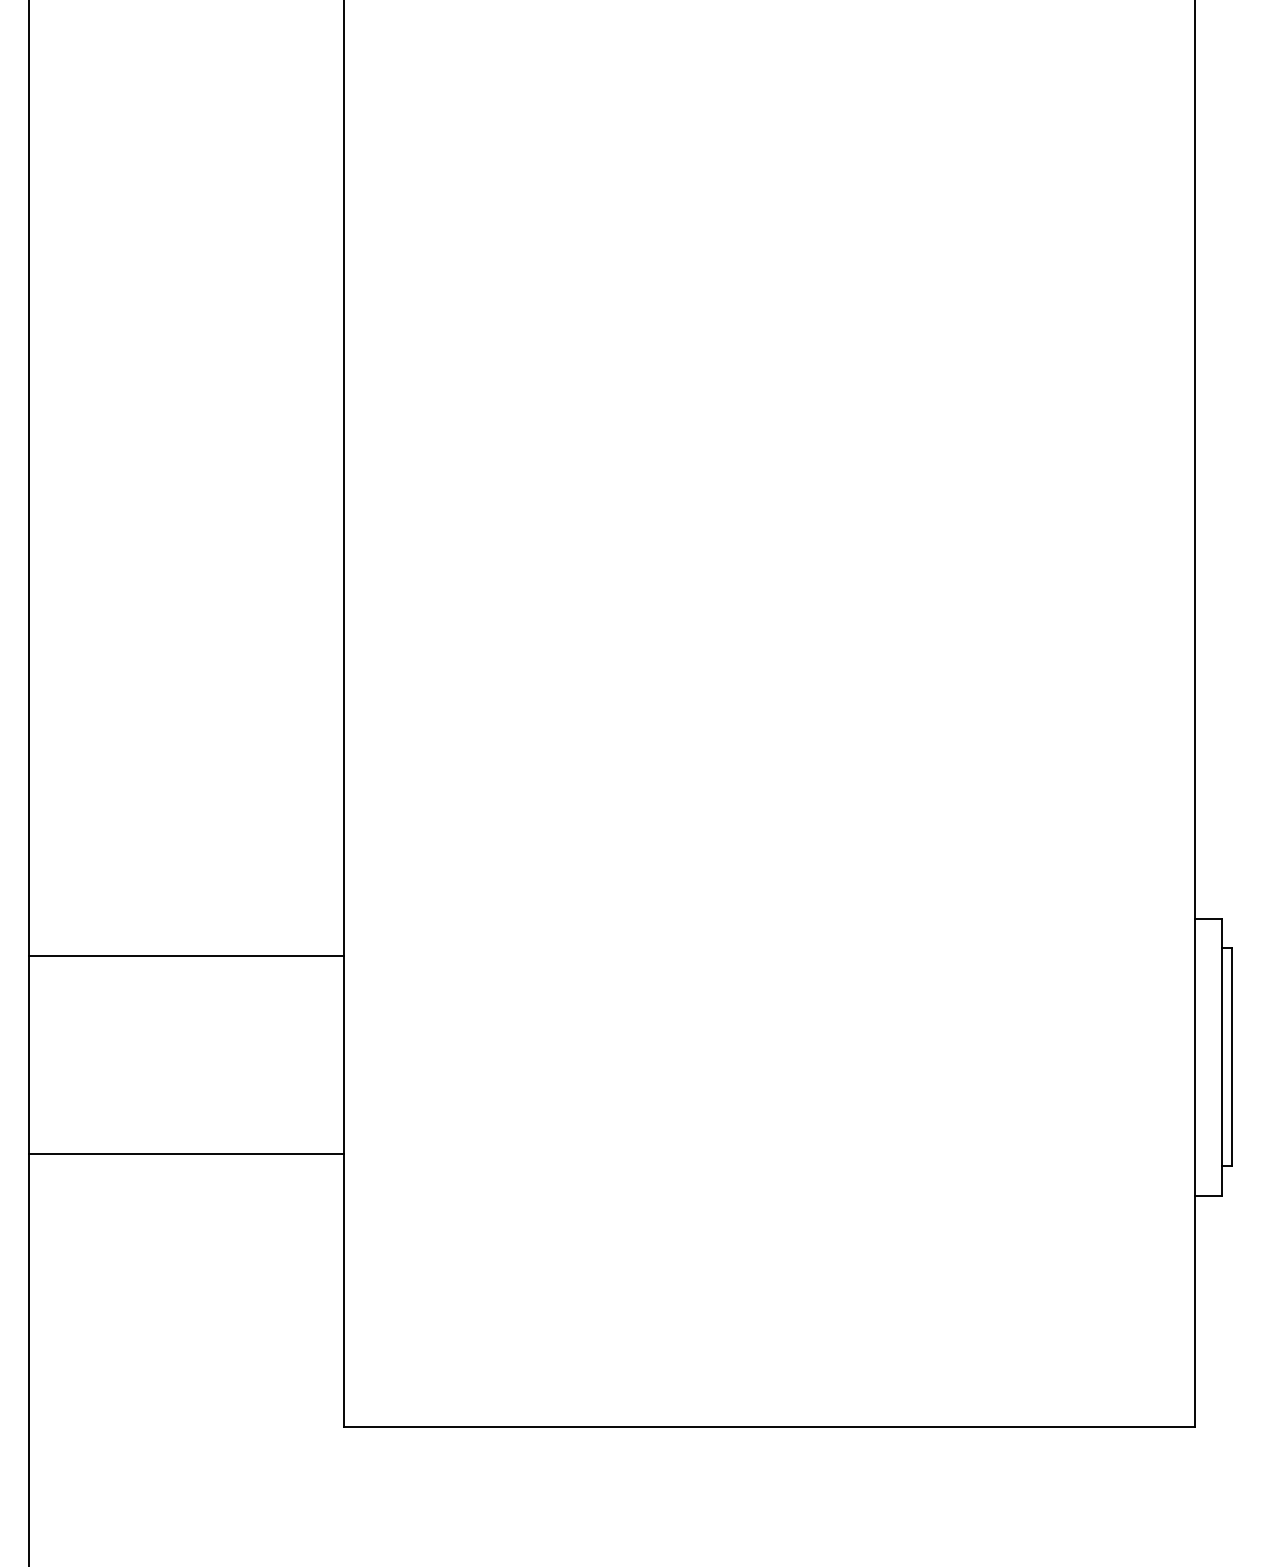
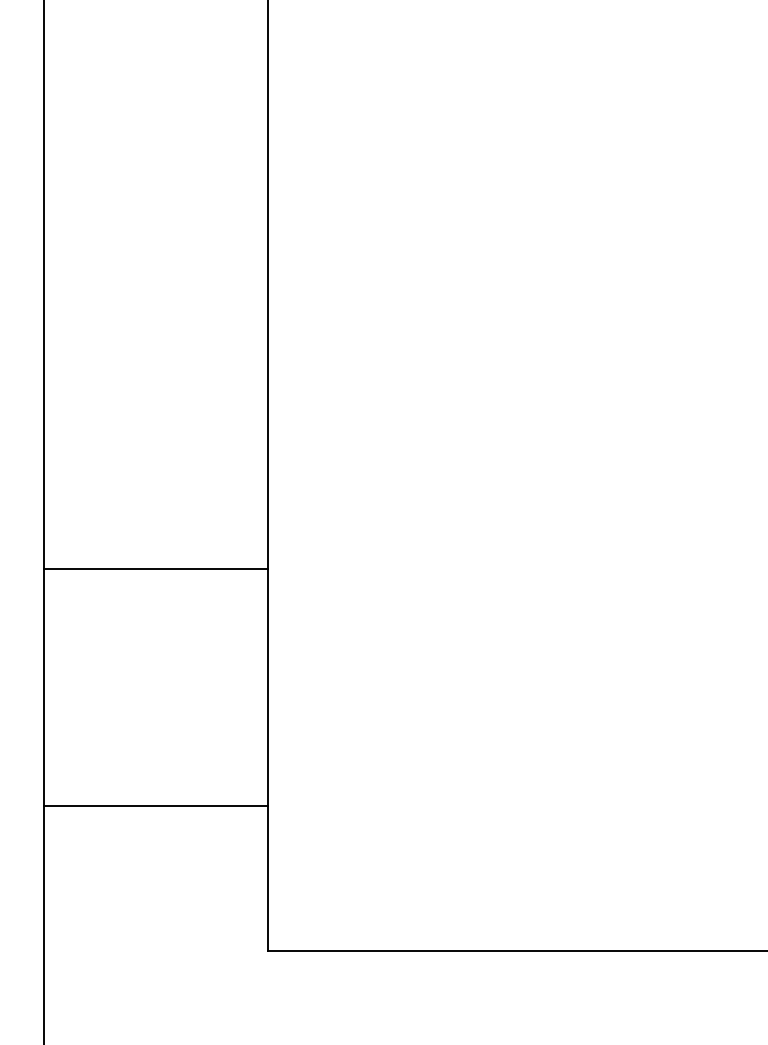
line: (186, 955) -> (155, 568), moved
line: (186, 1153) -> (155, 806), moved

